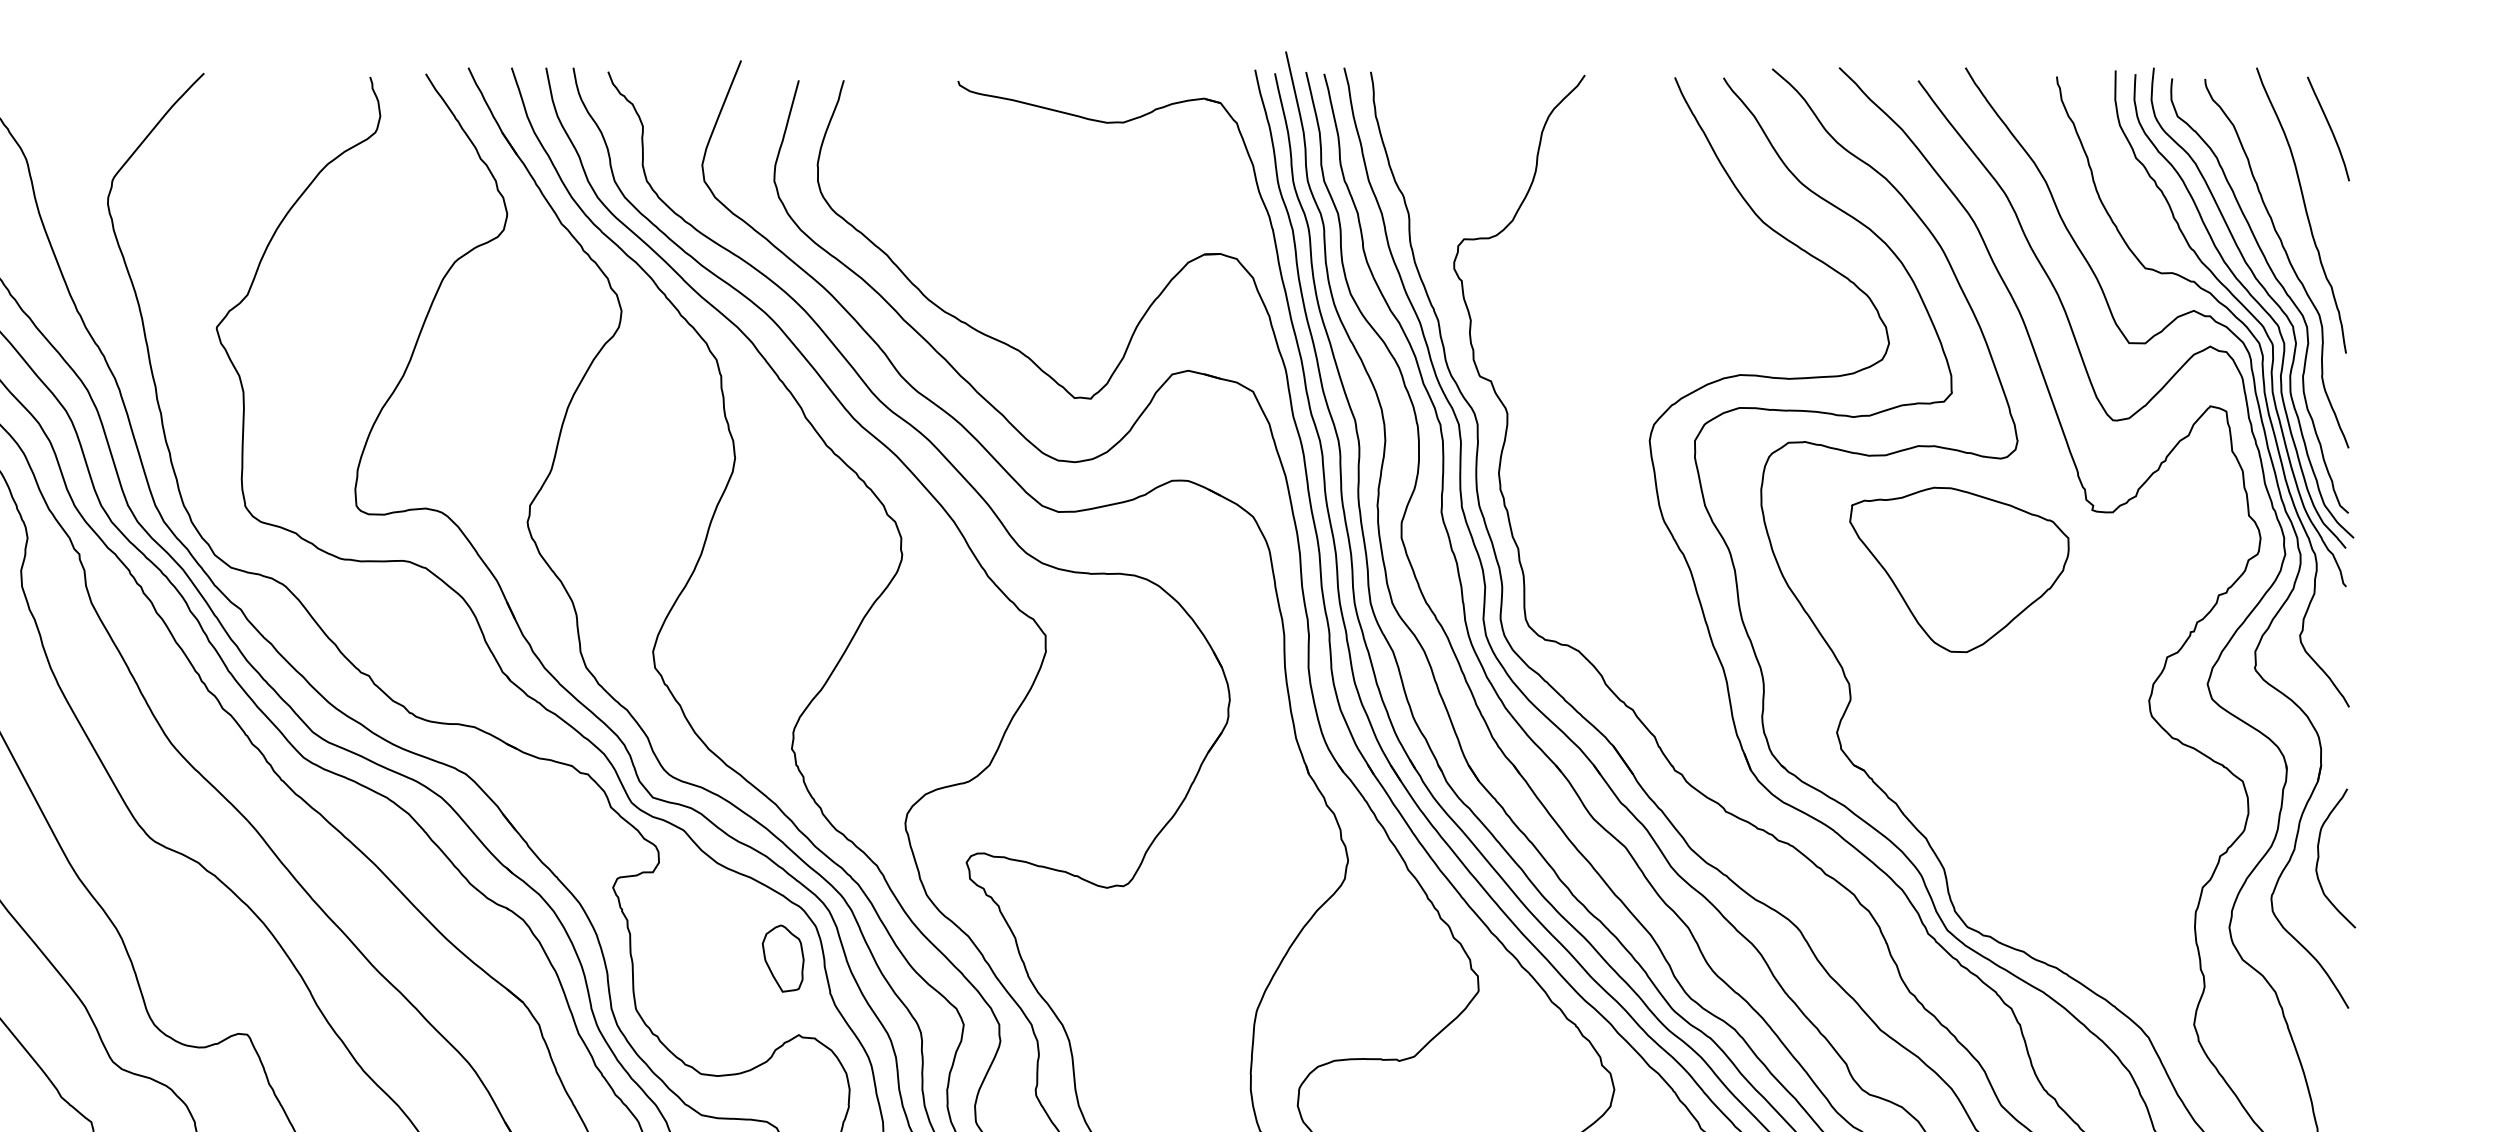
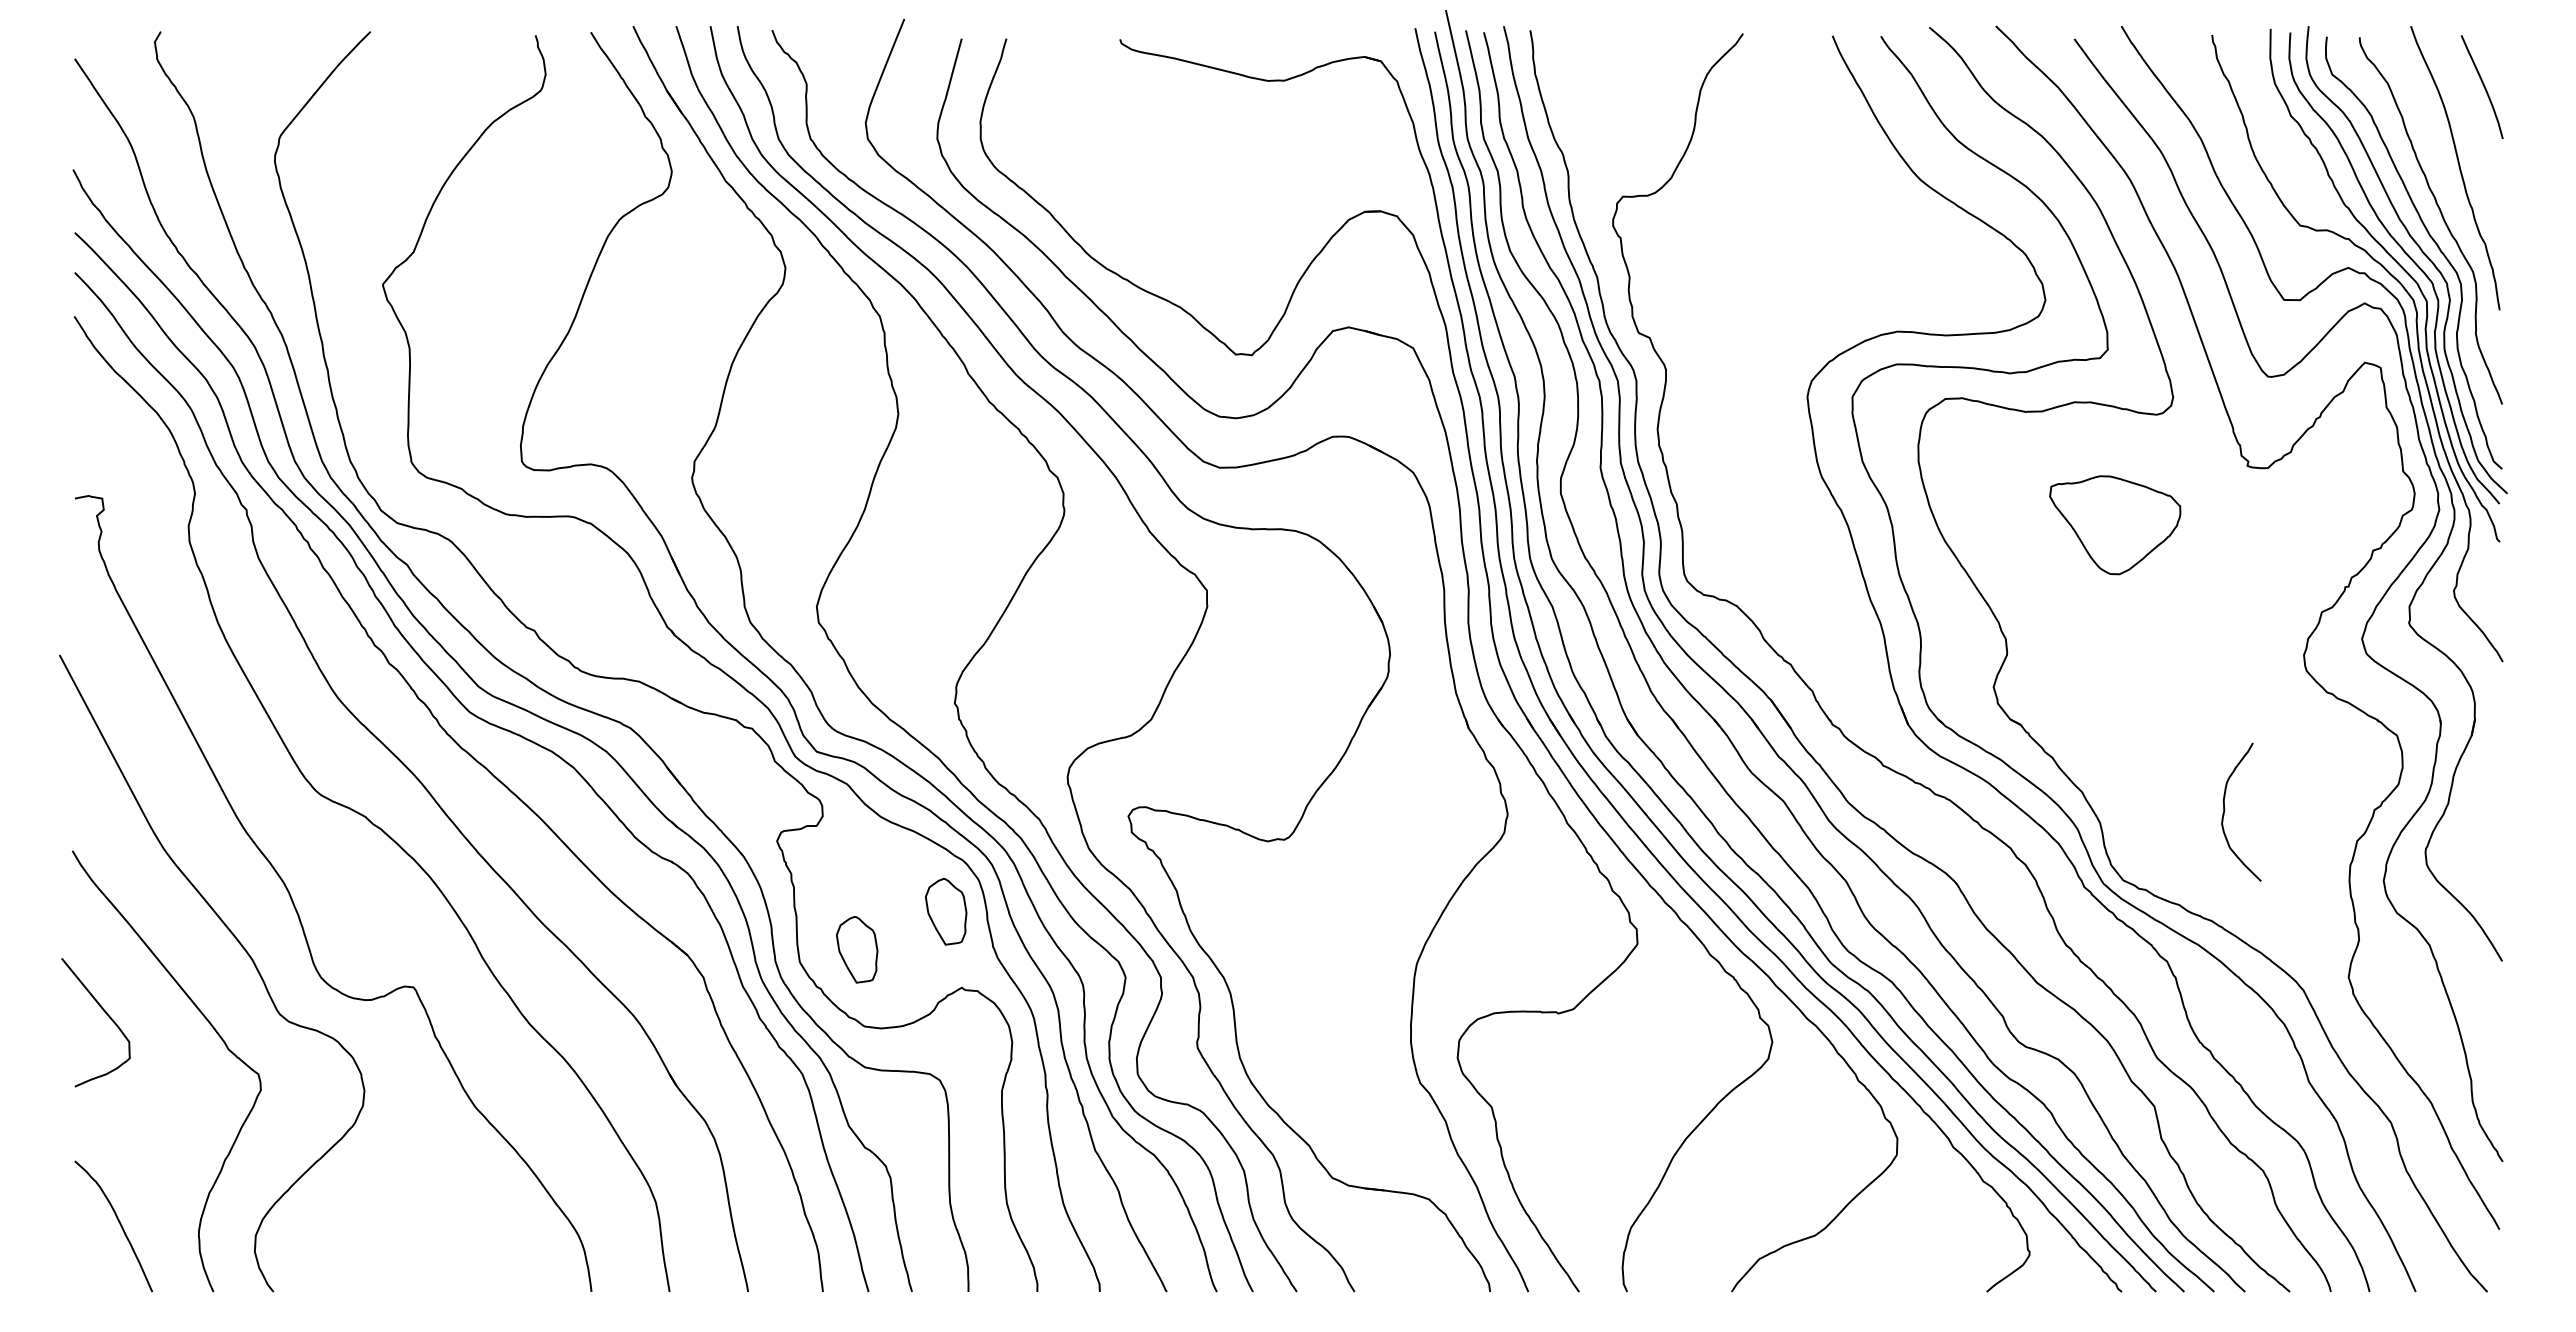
part: (1958, 569) -> (2114, 524), size x0.6
curve: (2319, 857) -> (2225, 811), moved
part: (694, 996) -> (857, 949), added

